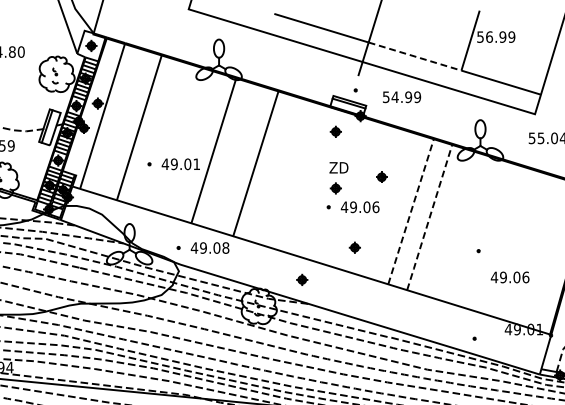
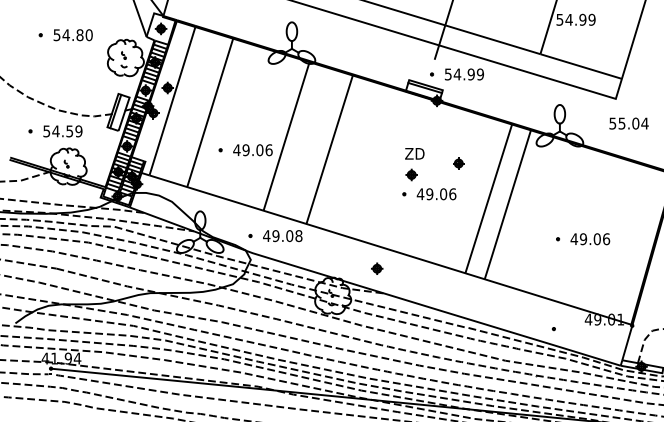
text: (488, 36) -> (568, 19), 56.99 -> 54.99
line: (414, 56) -> (492, 39), dashed -> solid
text: (402, 97) -> (464, 74), moved
part: (335, 131) -> (411, 116), removed
text: (196, 164) -> (268, 150), 49.01 -> 49.06
line: (410, 211) -> (488, 198), dashed -> solid
line: (429, 218) -> (507, 205), dashed -> solid
part: (355, 247) -> (431, 235), removed
text: (510, 277) -> (590, 239), moved

